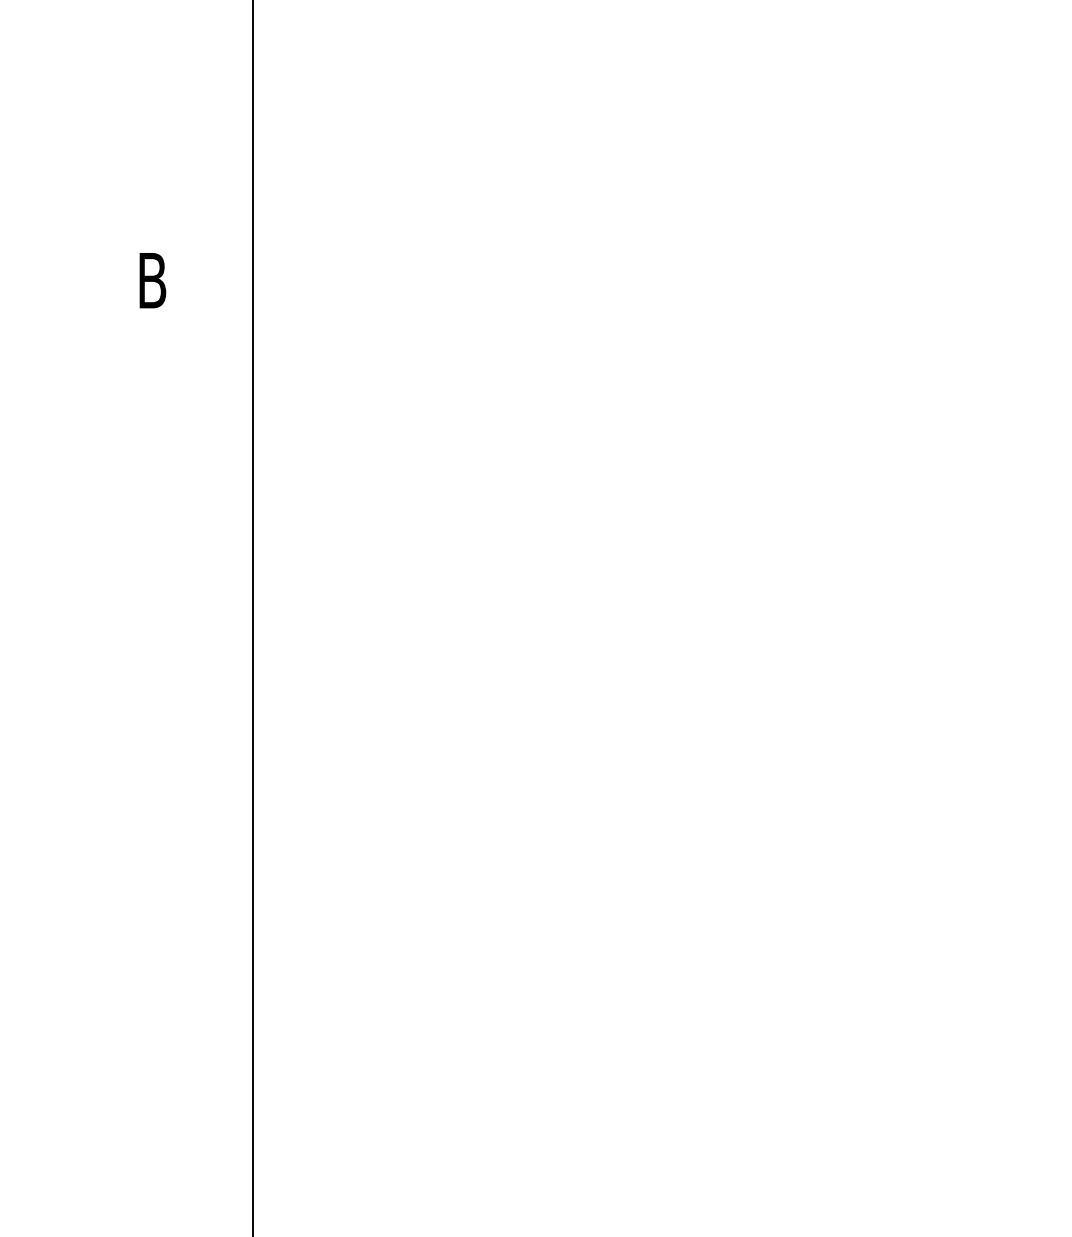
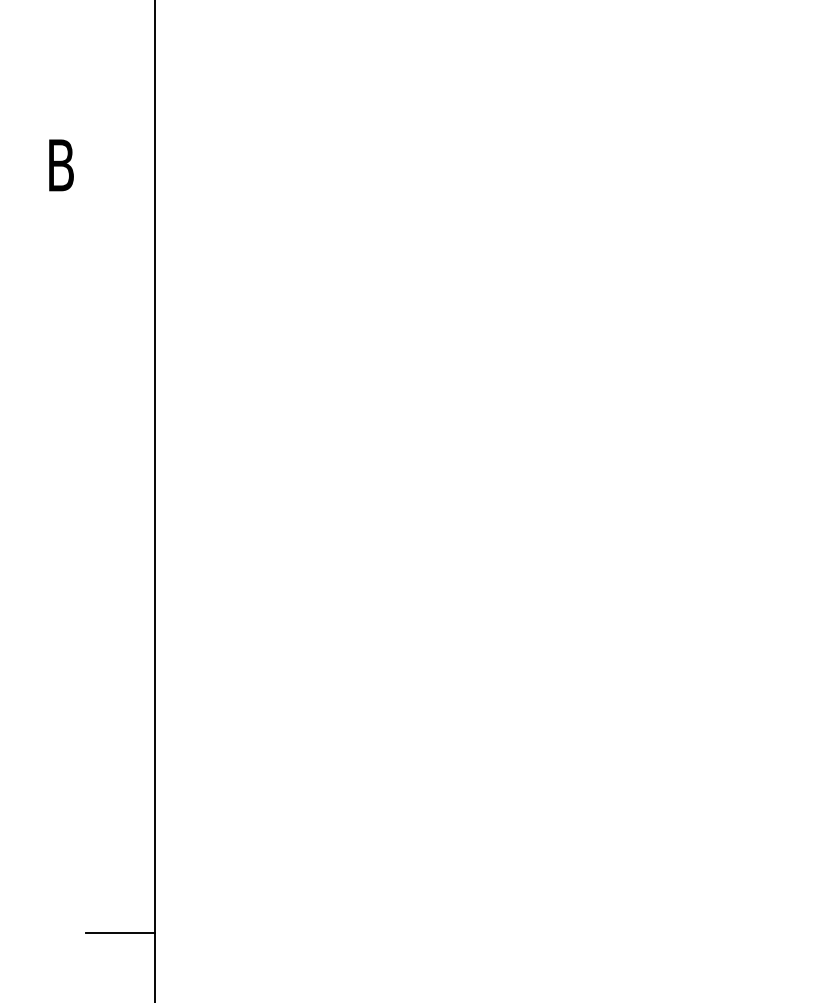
line: (215, 1102) -> (120, 933), added

